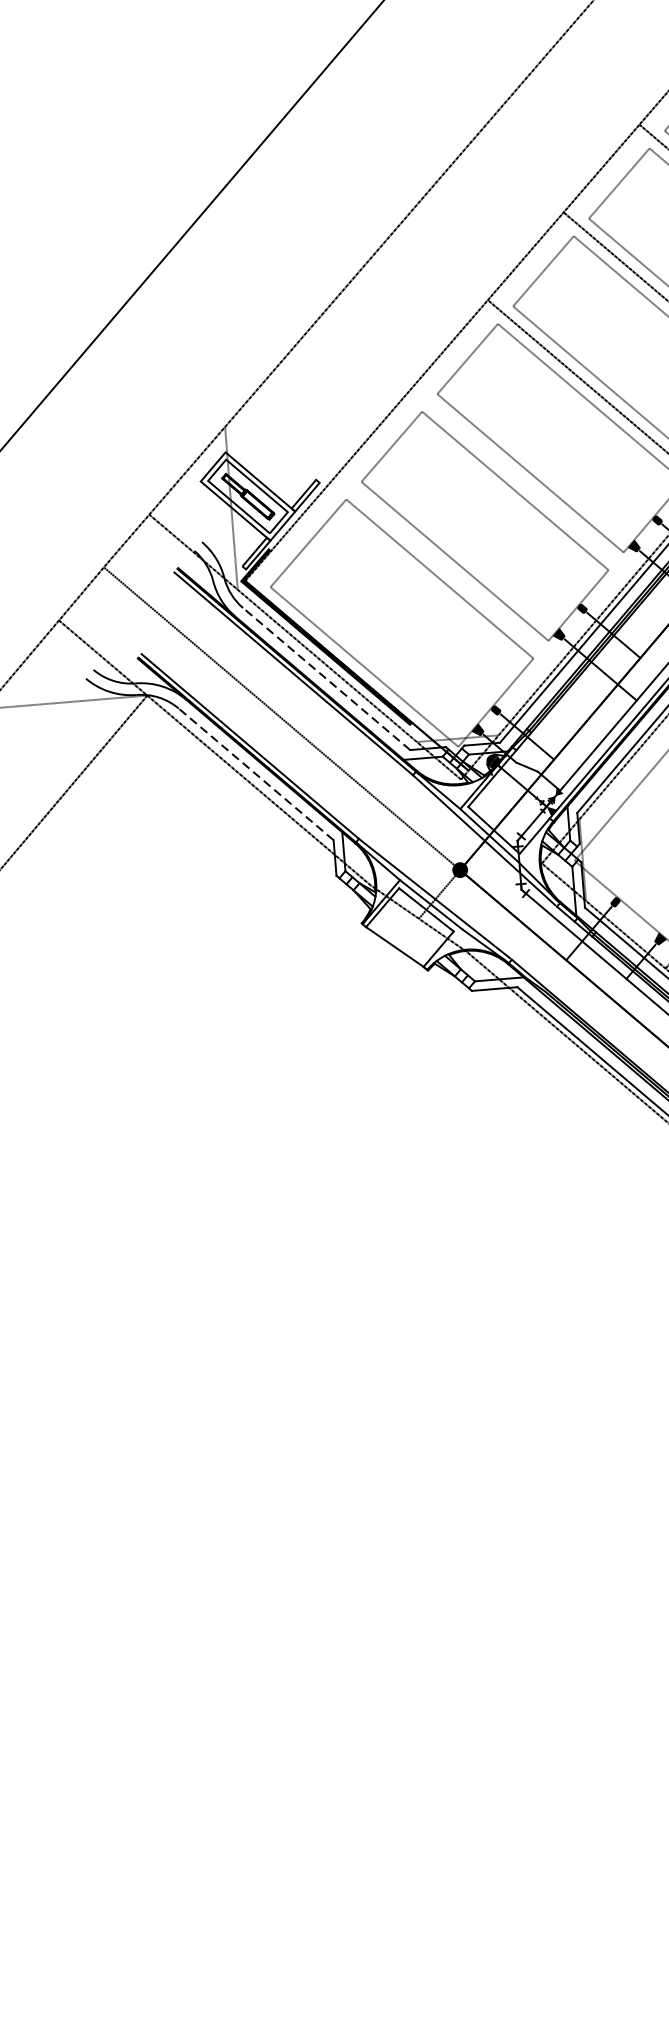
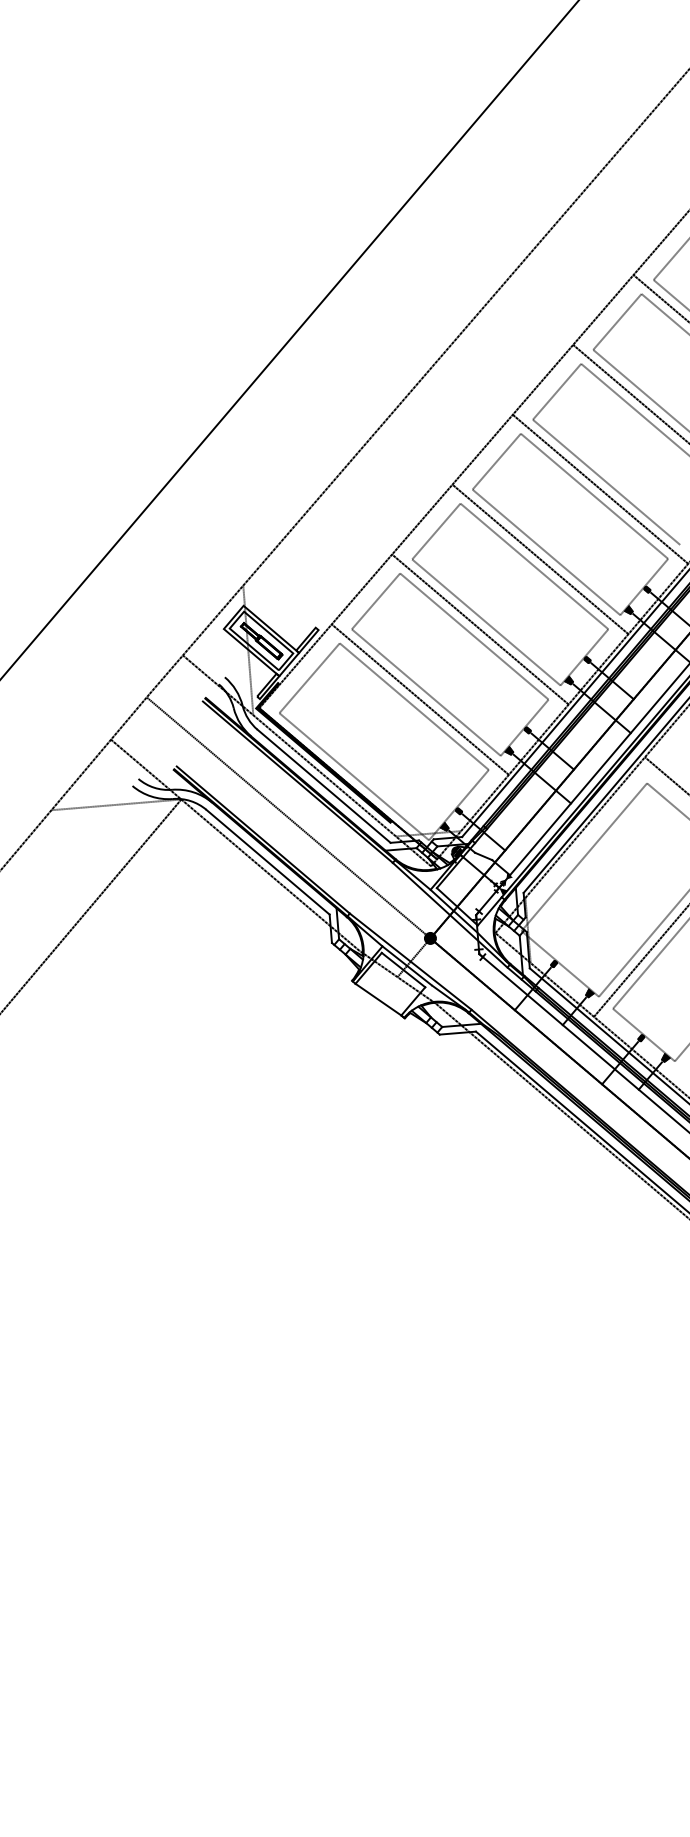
line: (523, 482) -> (480, 629), added
line: (446, 570) -> (419, 699), added
line: (325, 678) -> (323, 785), dashed -> solid
line: (256, 774) -> (268, 862), dashed -> solid

